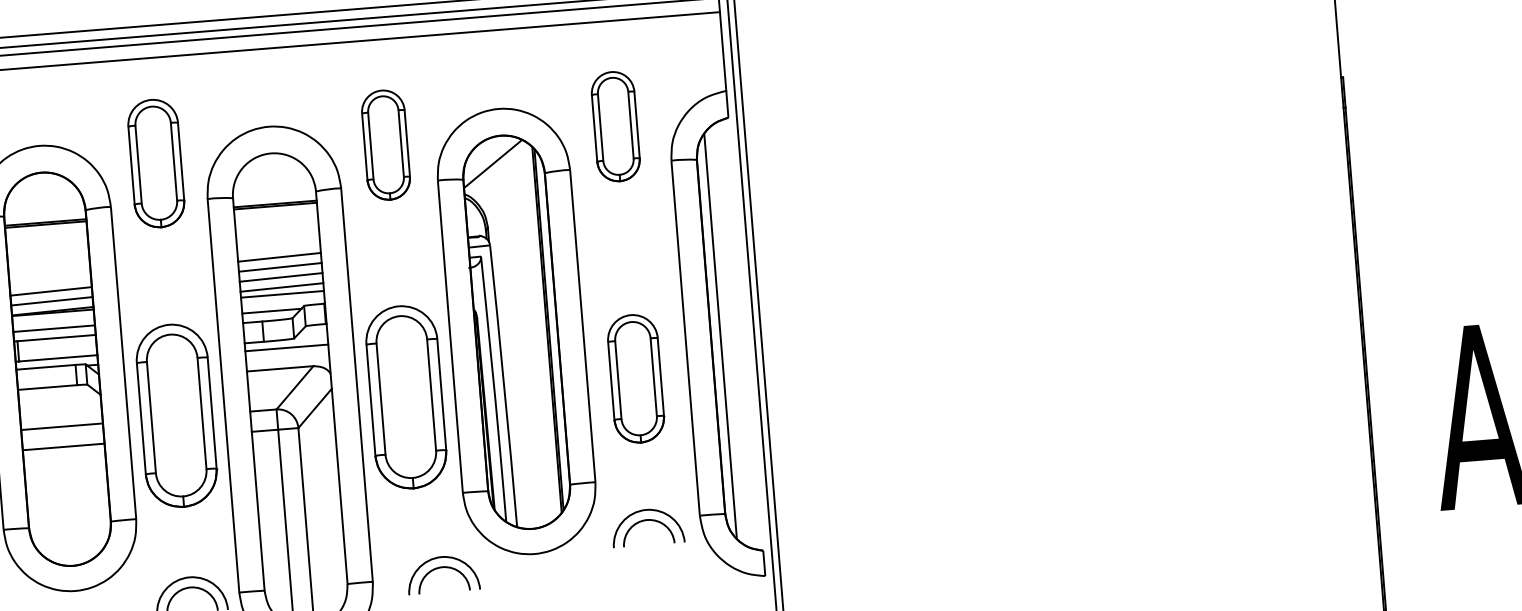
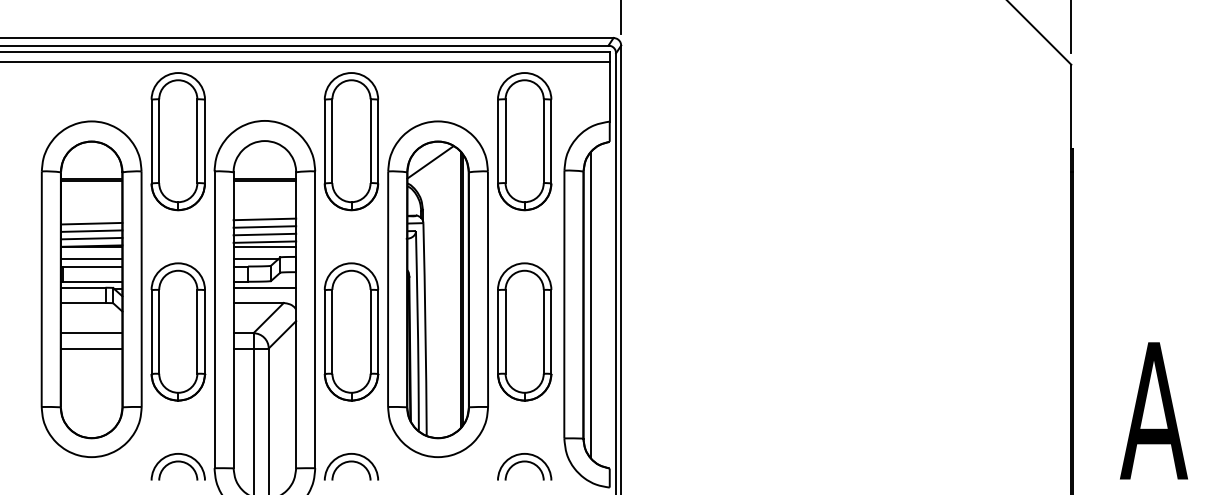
part: (615, 126) -> (524, 141), size x1.67
part: (386, 144) -> (351, 141), size x1.67
part: (155, 163) -> (177, 141), size x1.43
line: (50, 281) -> (91, 223), added
part: (635, 378) -> (524, 331), size x1.43
part: (647, 526) -> (524, 466), moved
part: (443, 573) -> (351, 466), moved

